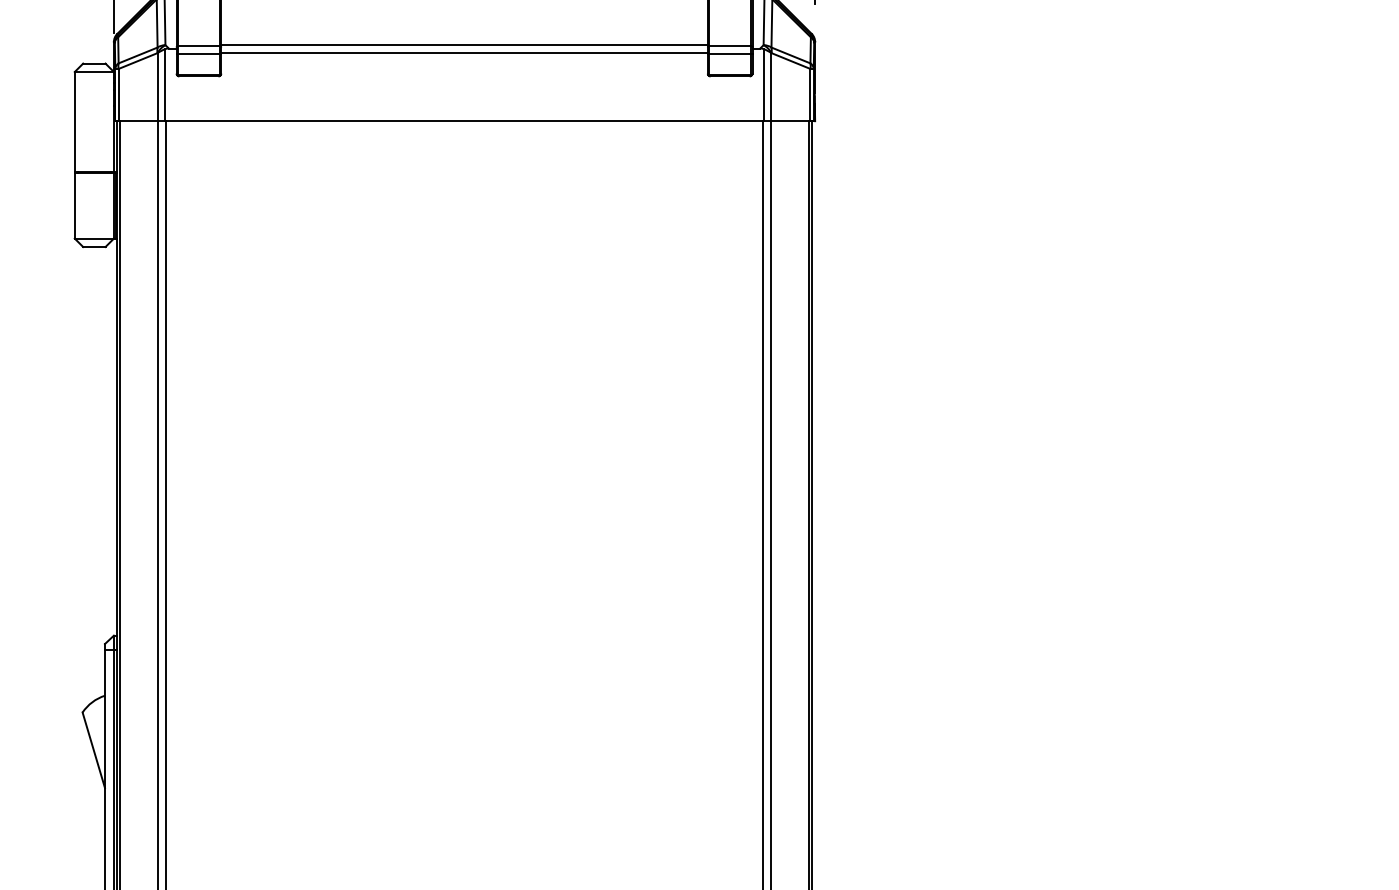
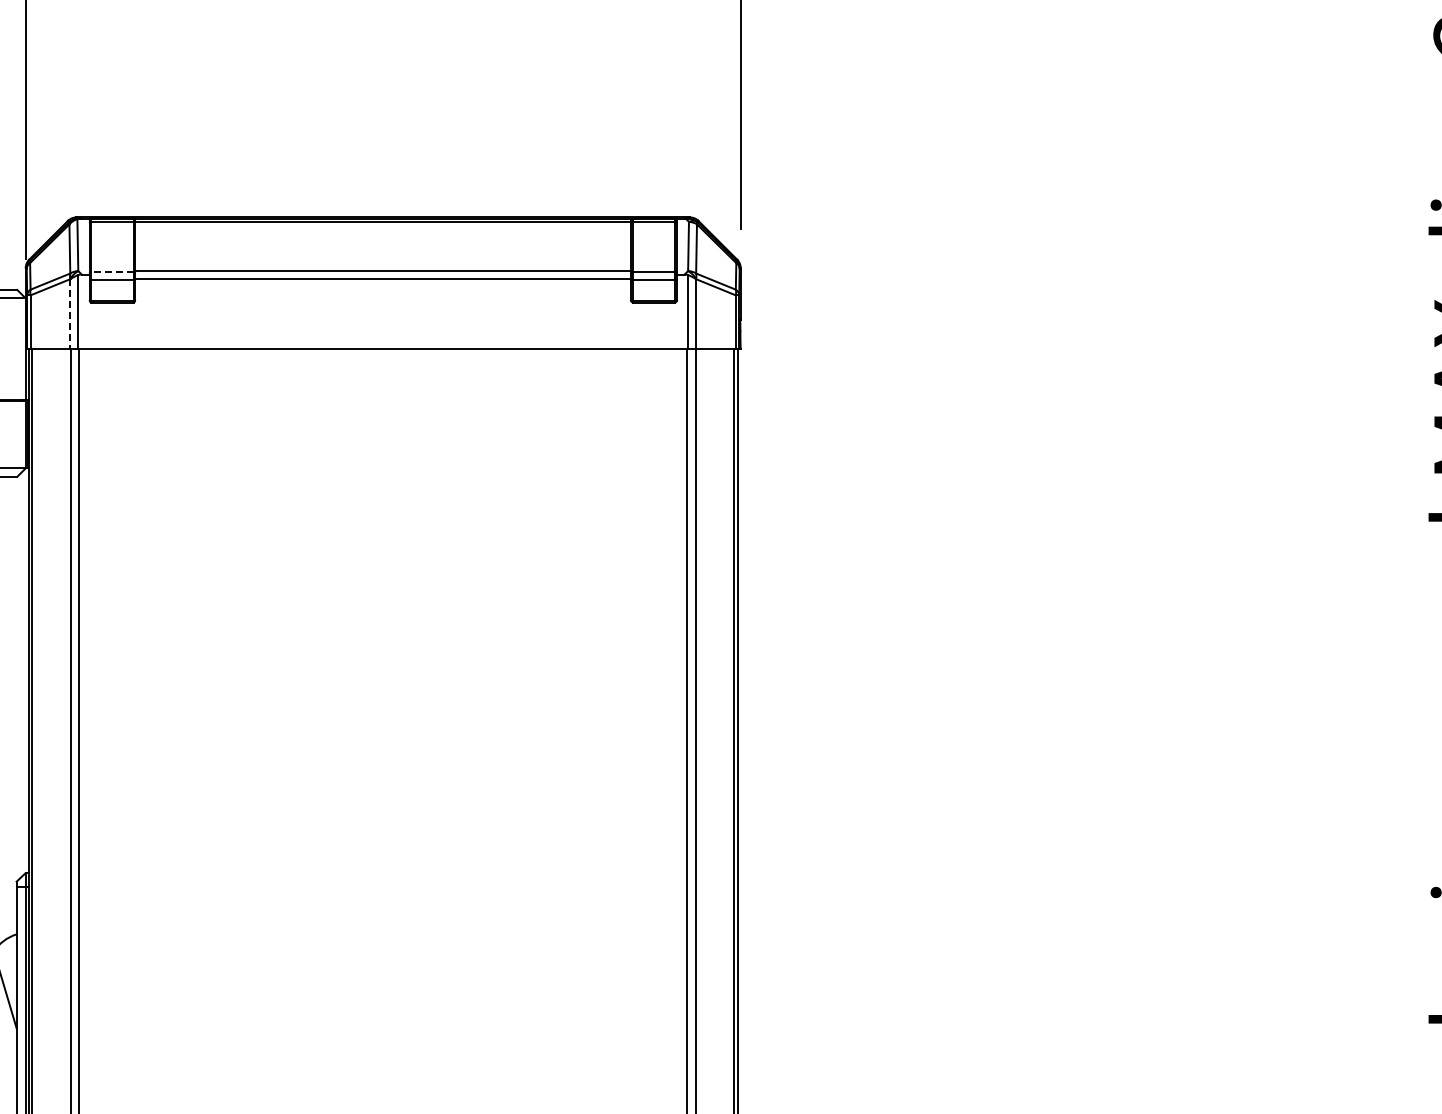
line: (198, 46) -> (111, 272), solid -> dashed
line: (157, 86) -> (70, 313), solid -> dashed

